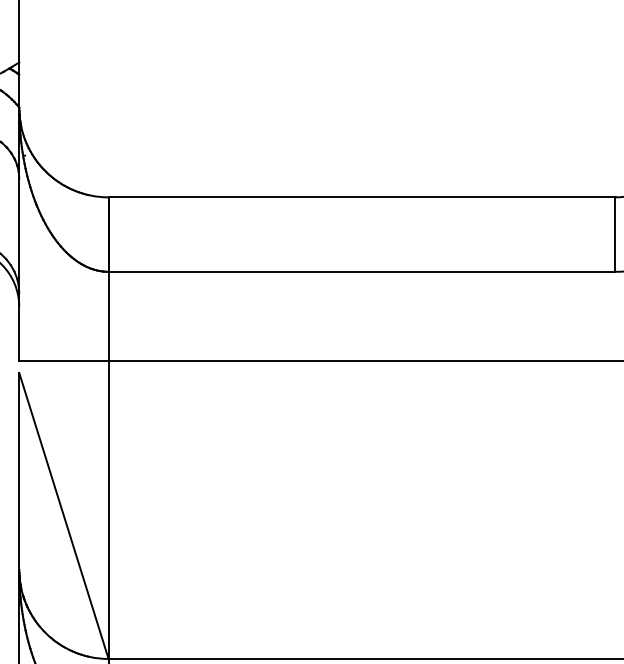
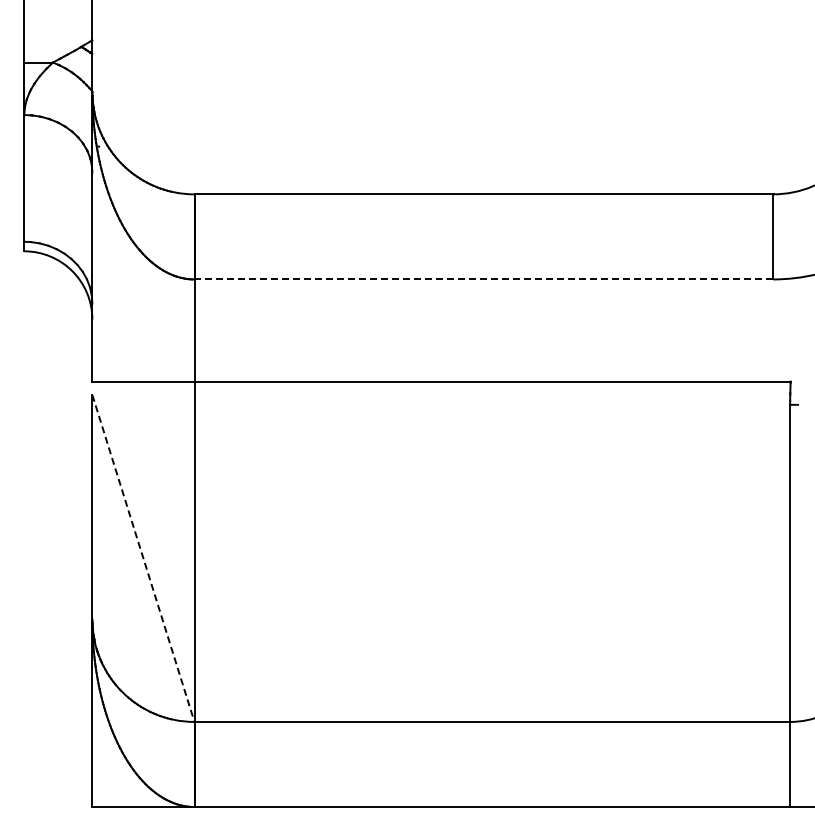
line: (361, 271) -> (483, 279), solid -> dashed
line: (63, 515) -> (143, 558), solid -> dashed

